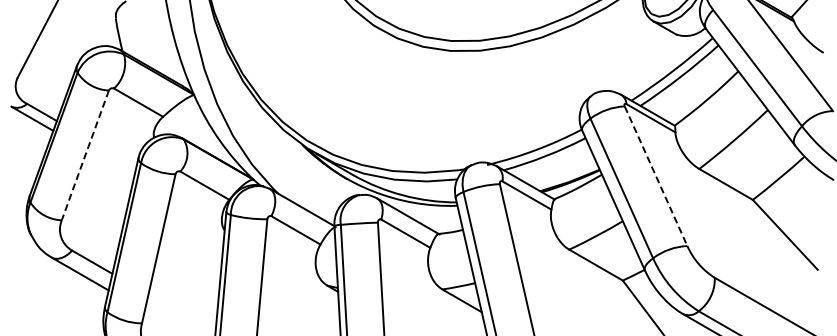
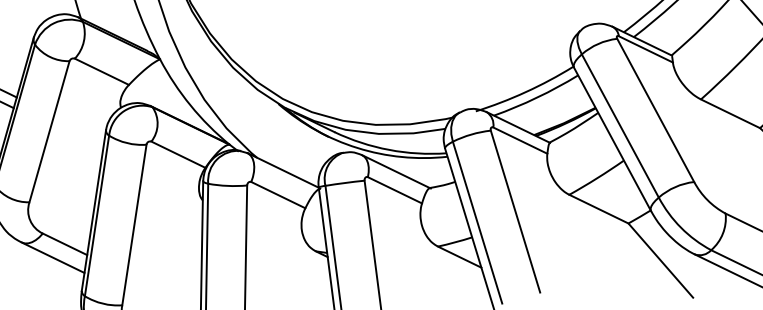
line: (85, 155) -> (49, 131), dashed -> solid
line: (656, 176) -> (656, 110), dashed -> solid

